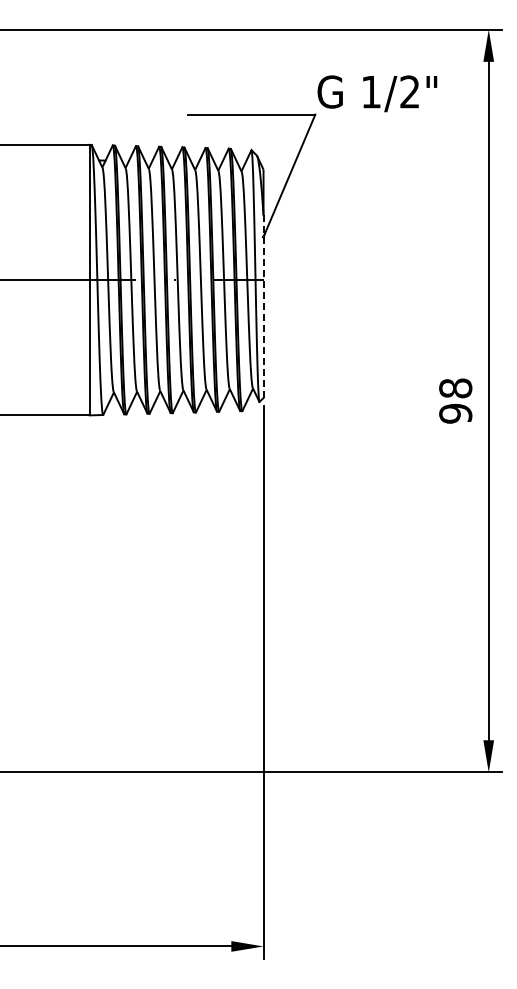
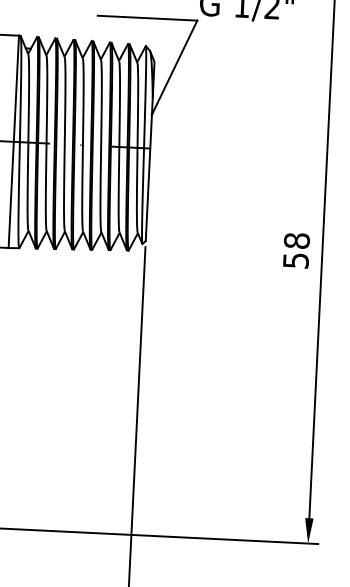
line: (263, 306) -> (149, 169), dashed -> solid
text: (455, 413) -> (295, 260), 98 -> 58

